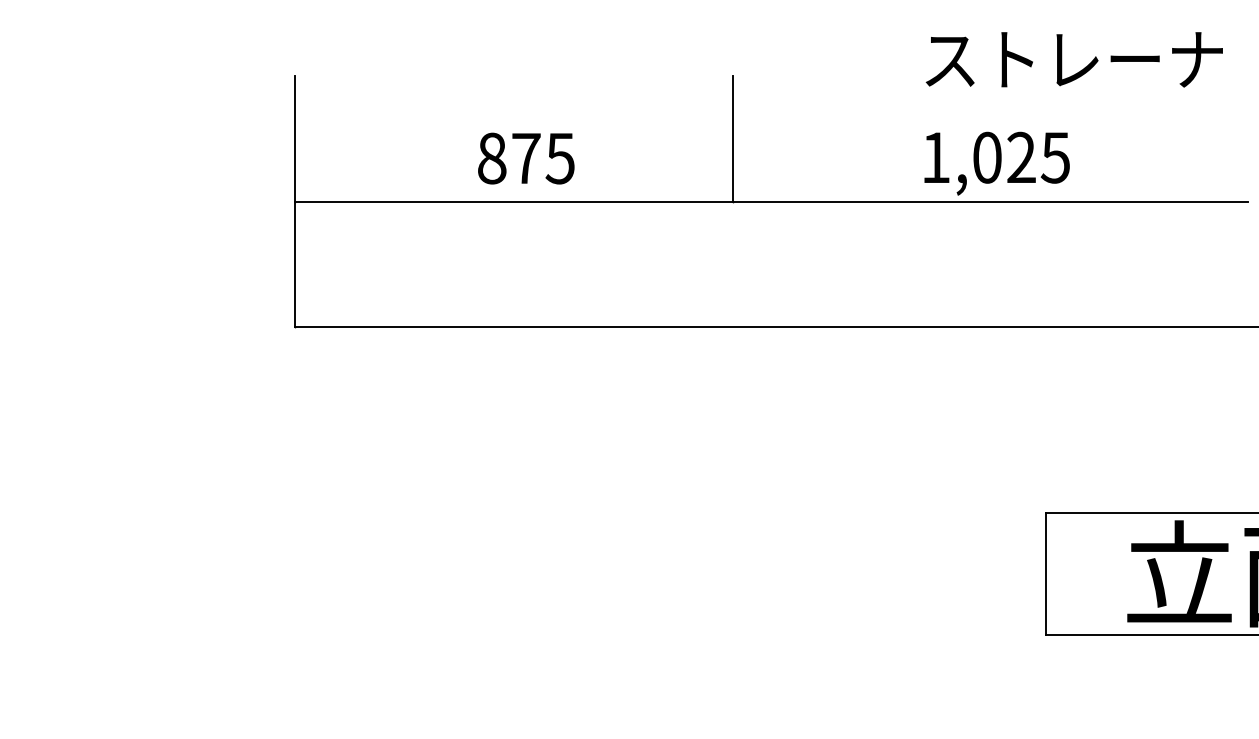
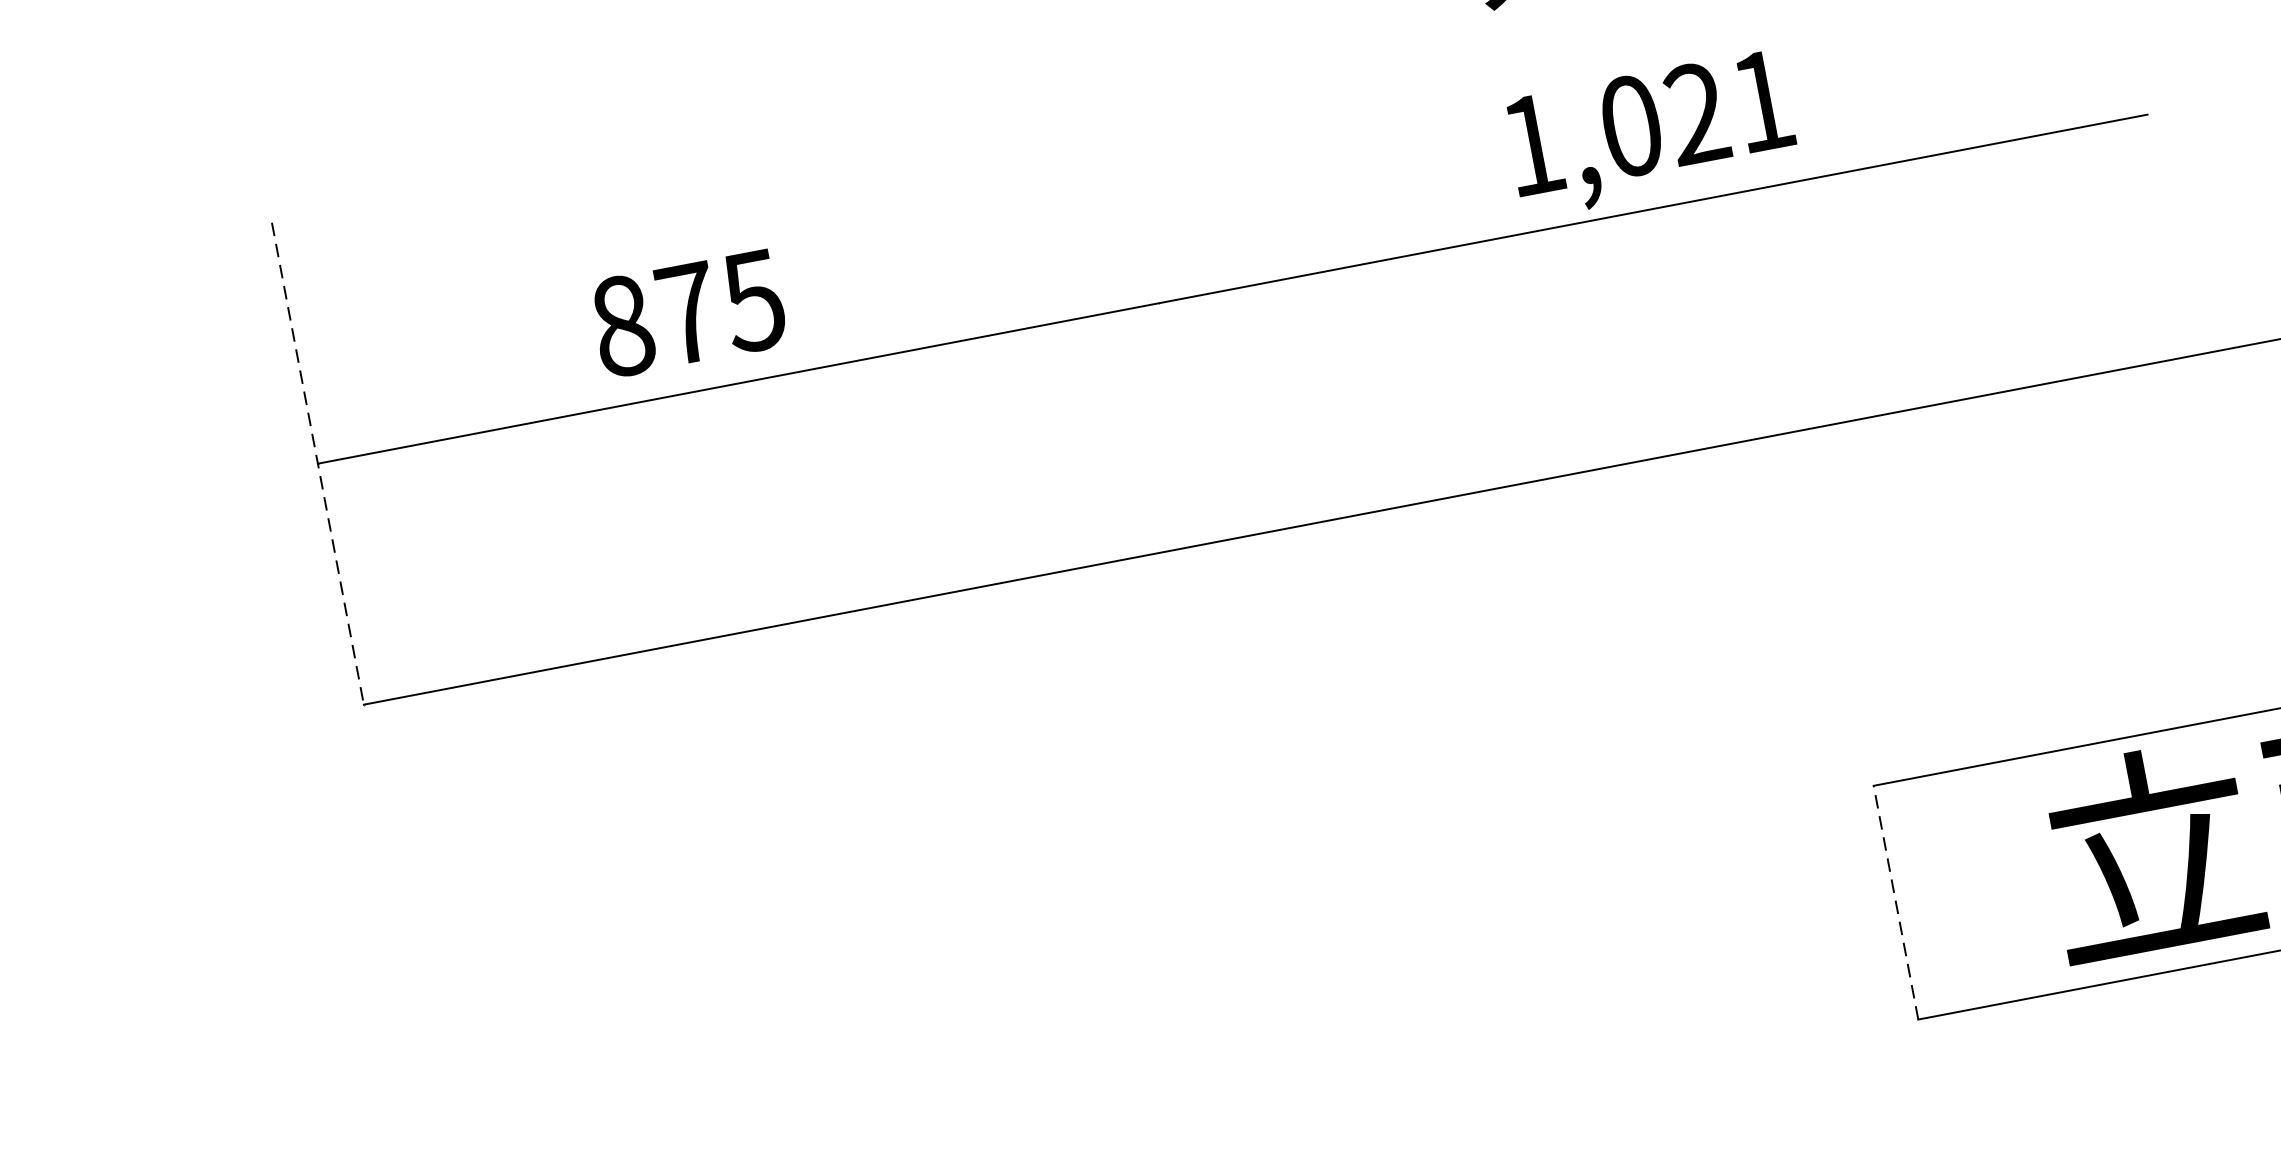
line: (733, 138) -> (1137, 182), removed
text: (1054, 157) -> (1760, 101), 1,025 -> 1,021
text: (526, 158) -> (688, 313), moved
line: (294, 201) -> (317, 463), solid -> dashed
line: (1045, 573) -> (1895, 902), solid -> dashed

